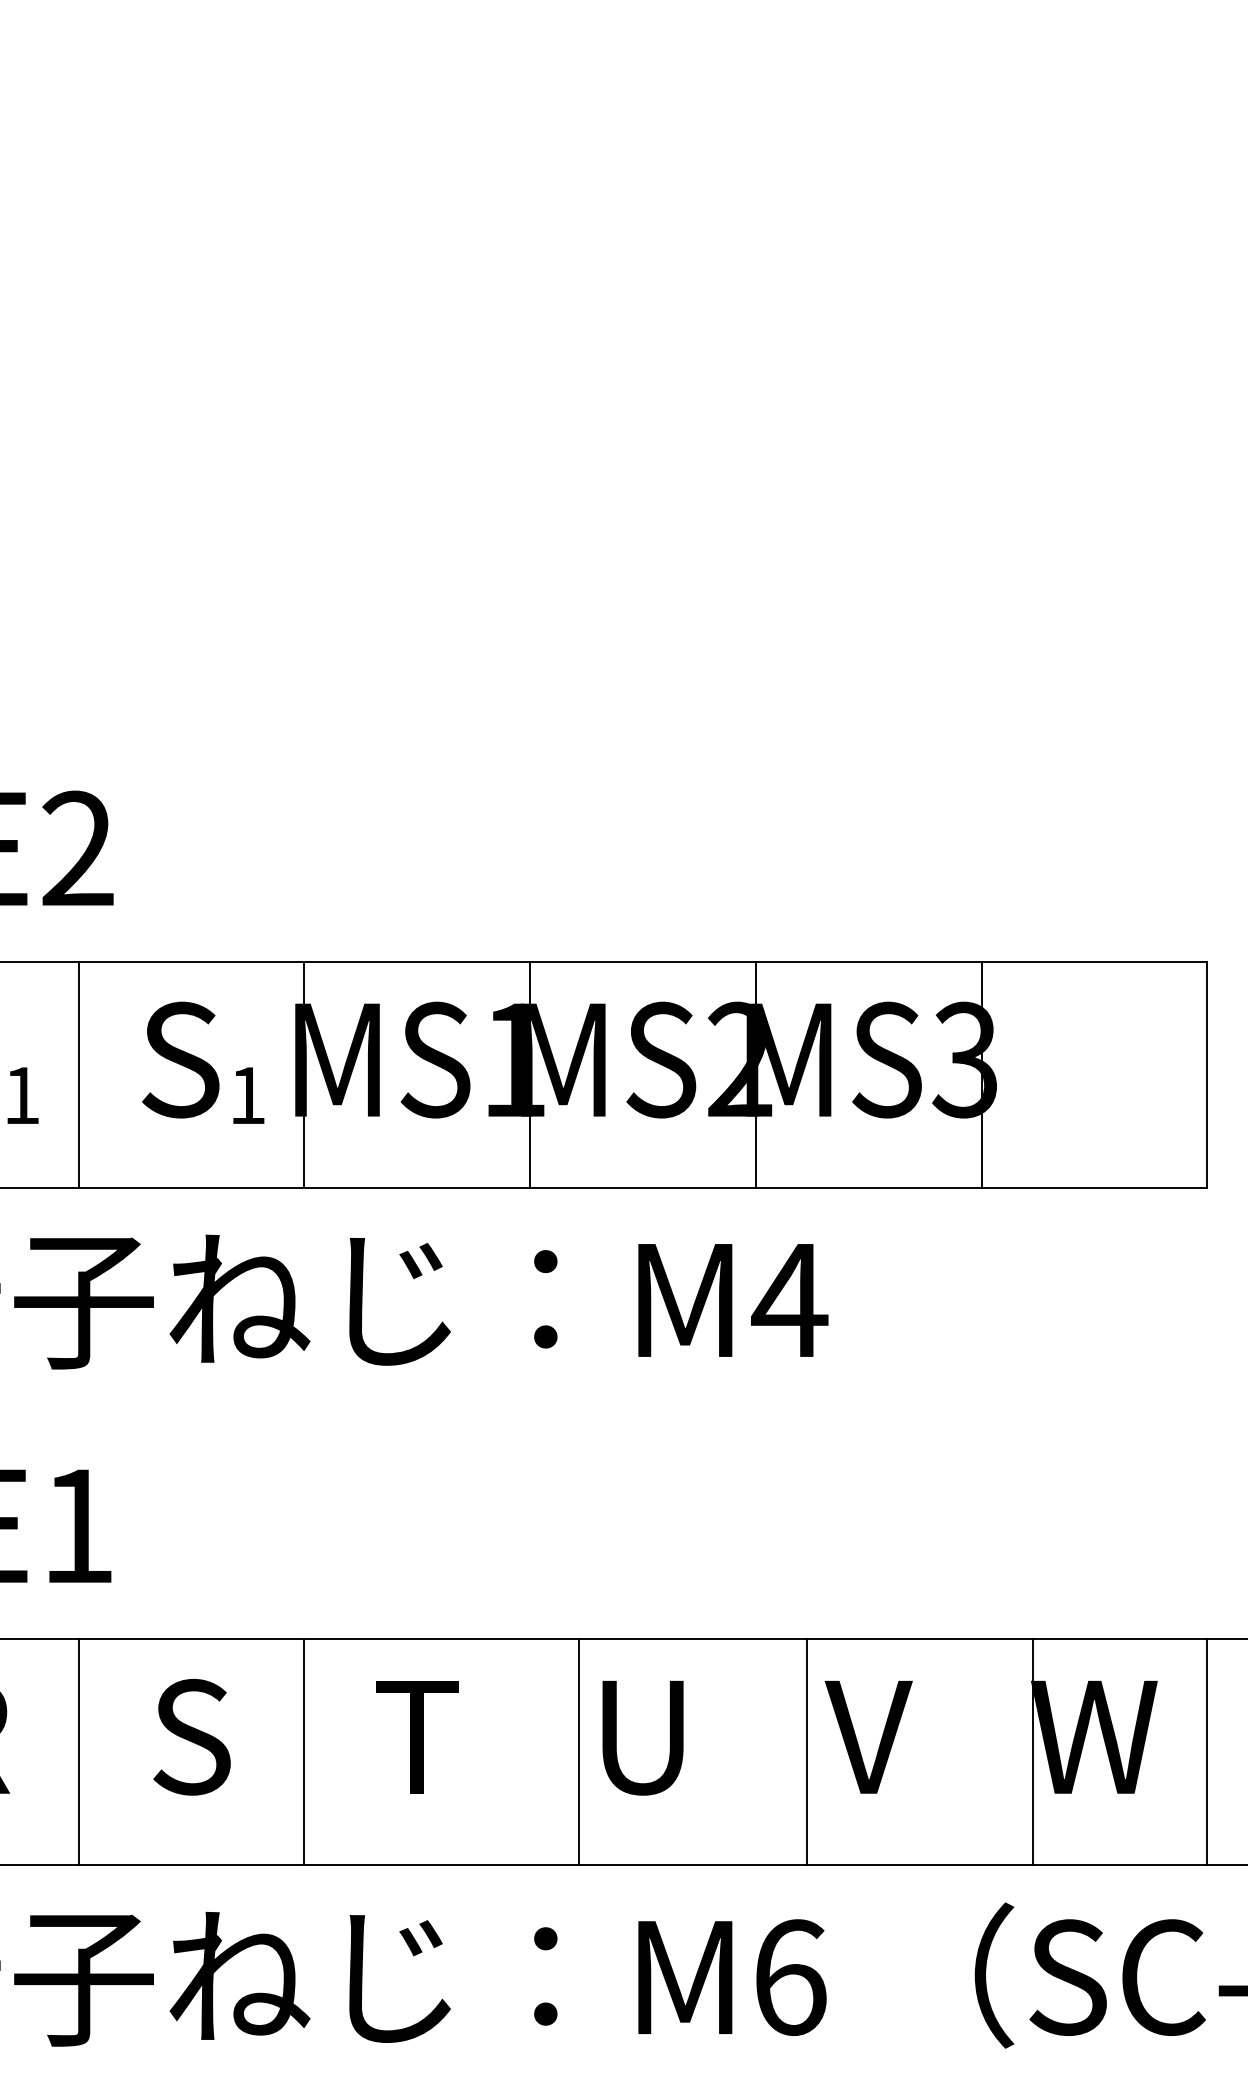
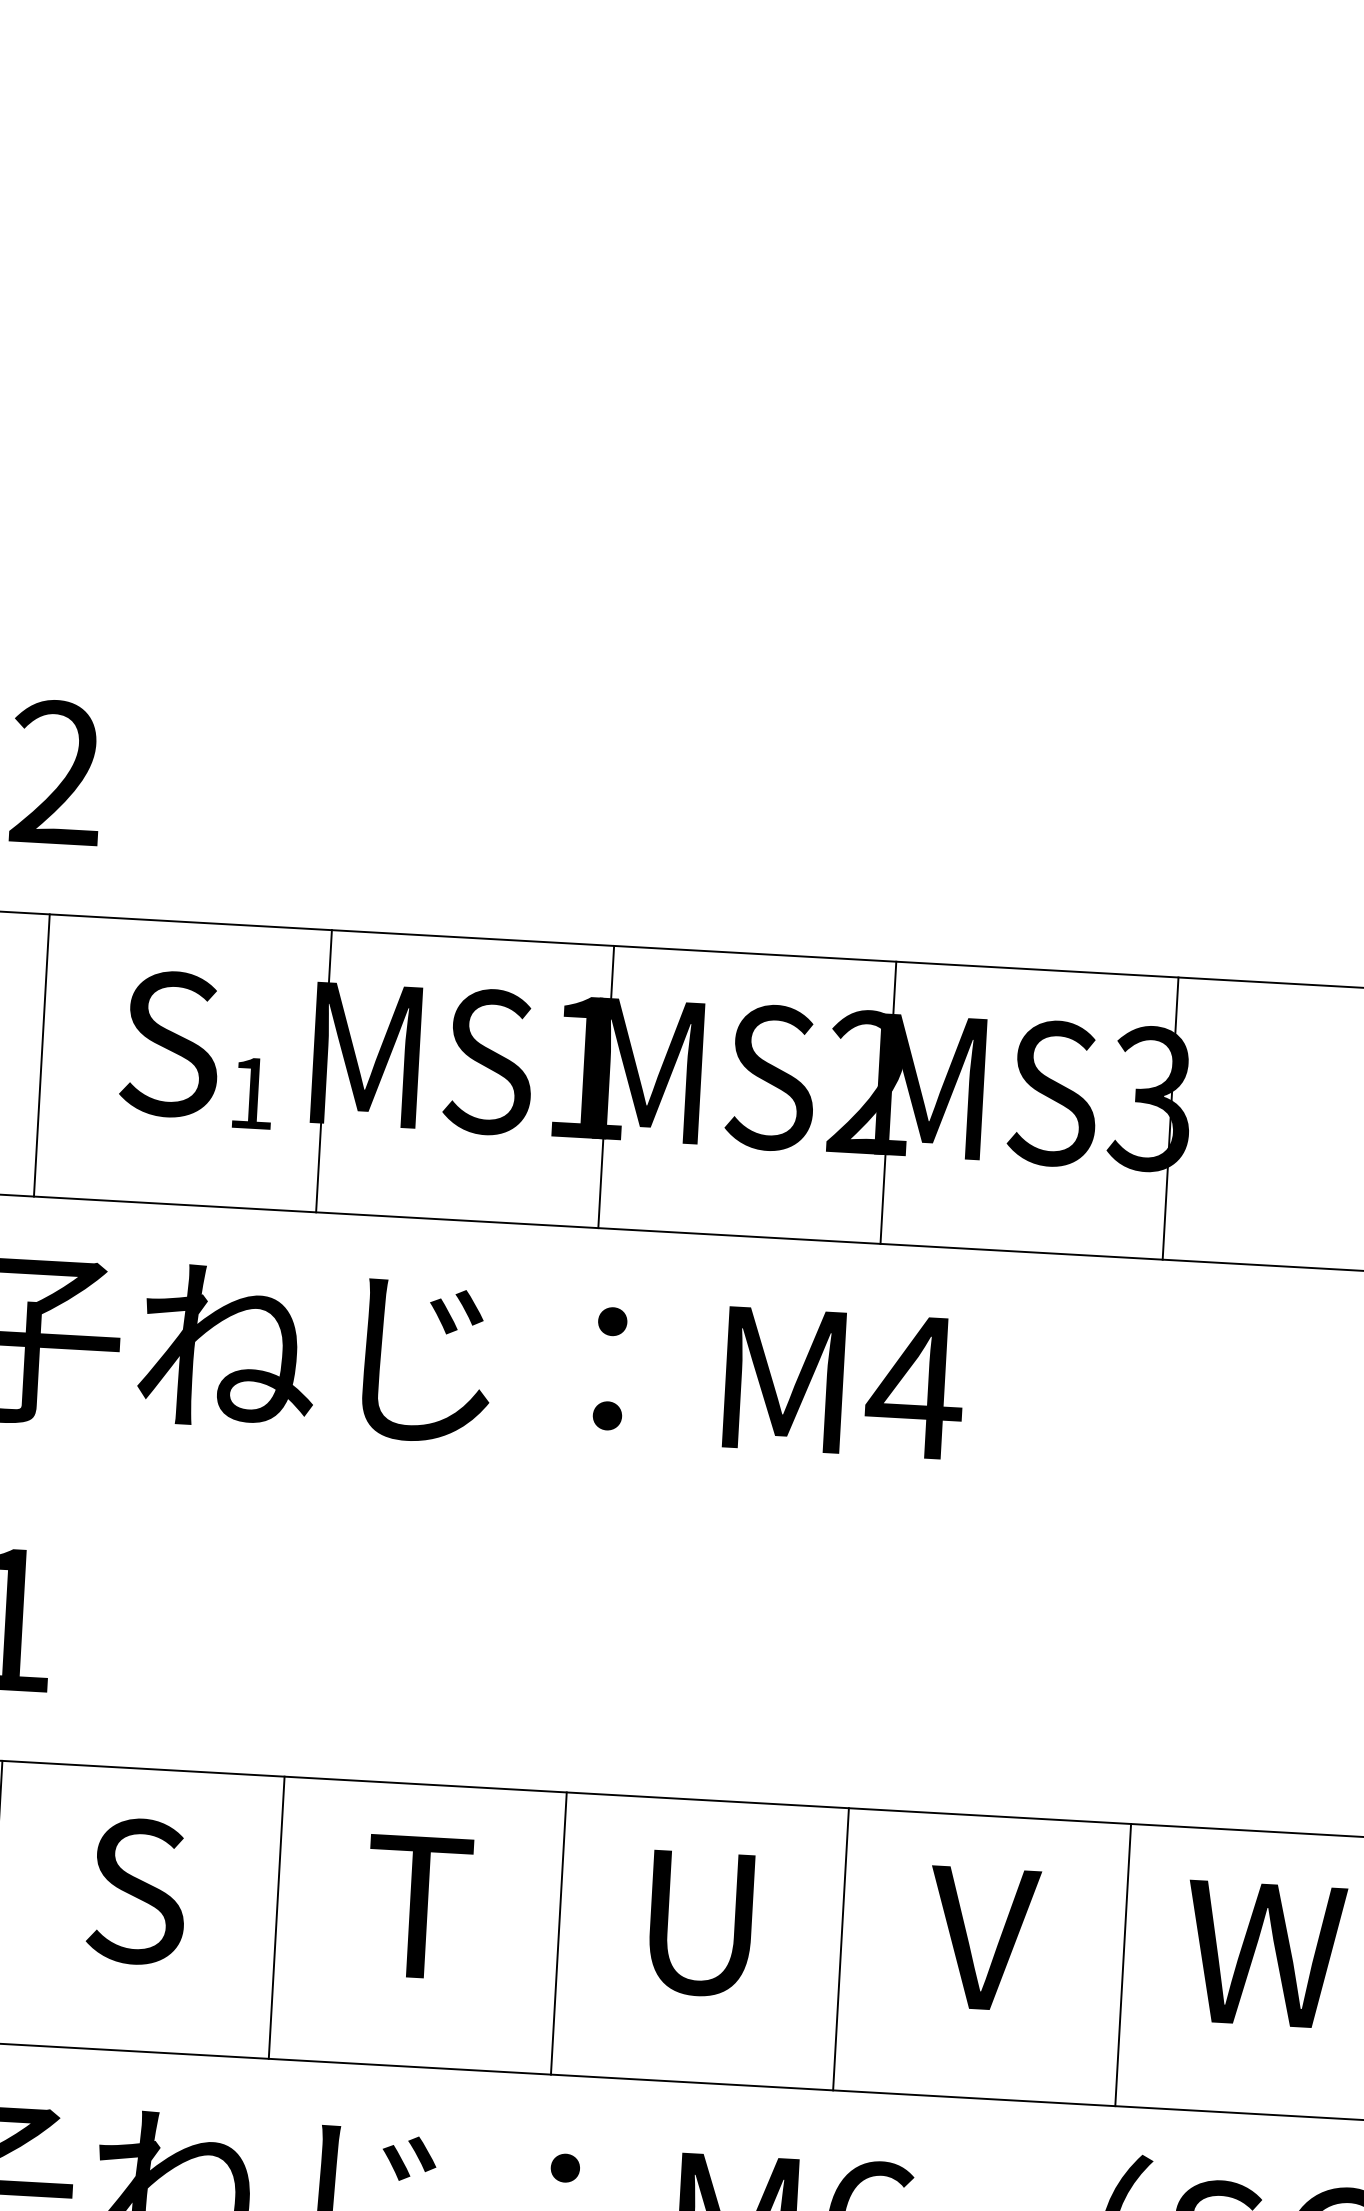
line: (579, 1751) -> (559, 1933), moved
line: (806, 1751) -> (840, 1948), moved
line: (1032, 1751) -> (1123, 1964), moved

